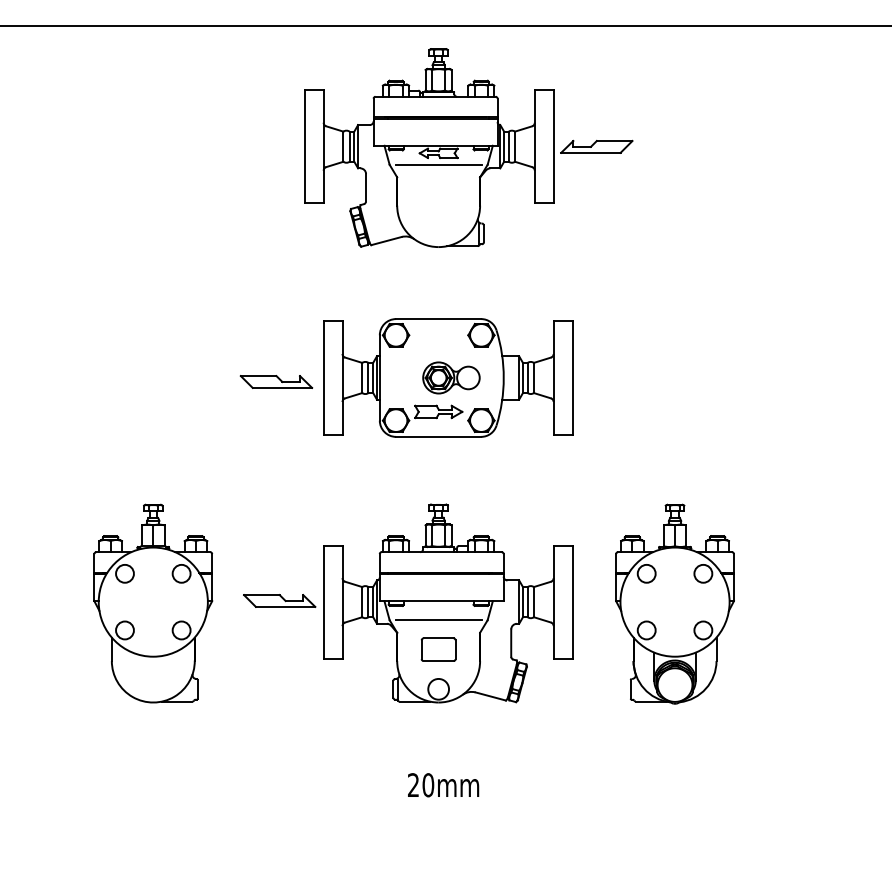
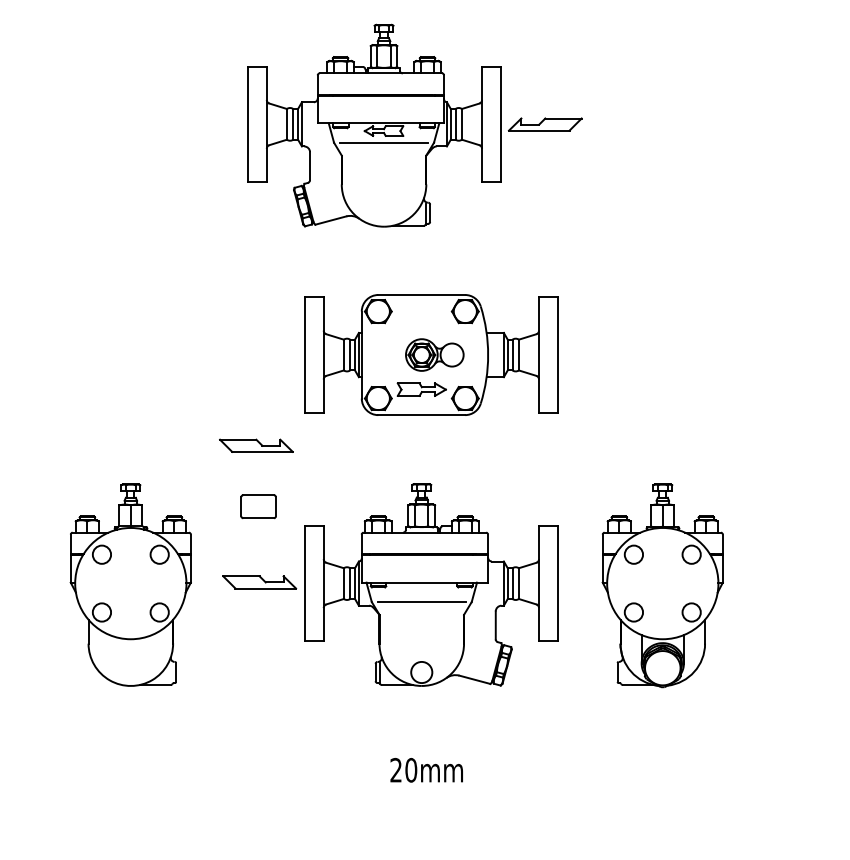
part: (468, 147) -> (414, 125), moved
part: (276, 381) -> (256, 445), moved
part: (438, 649) -> (258, 506), moved

